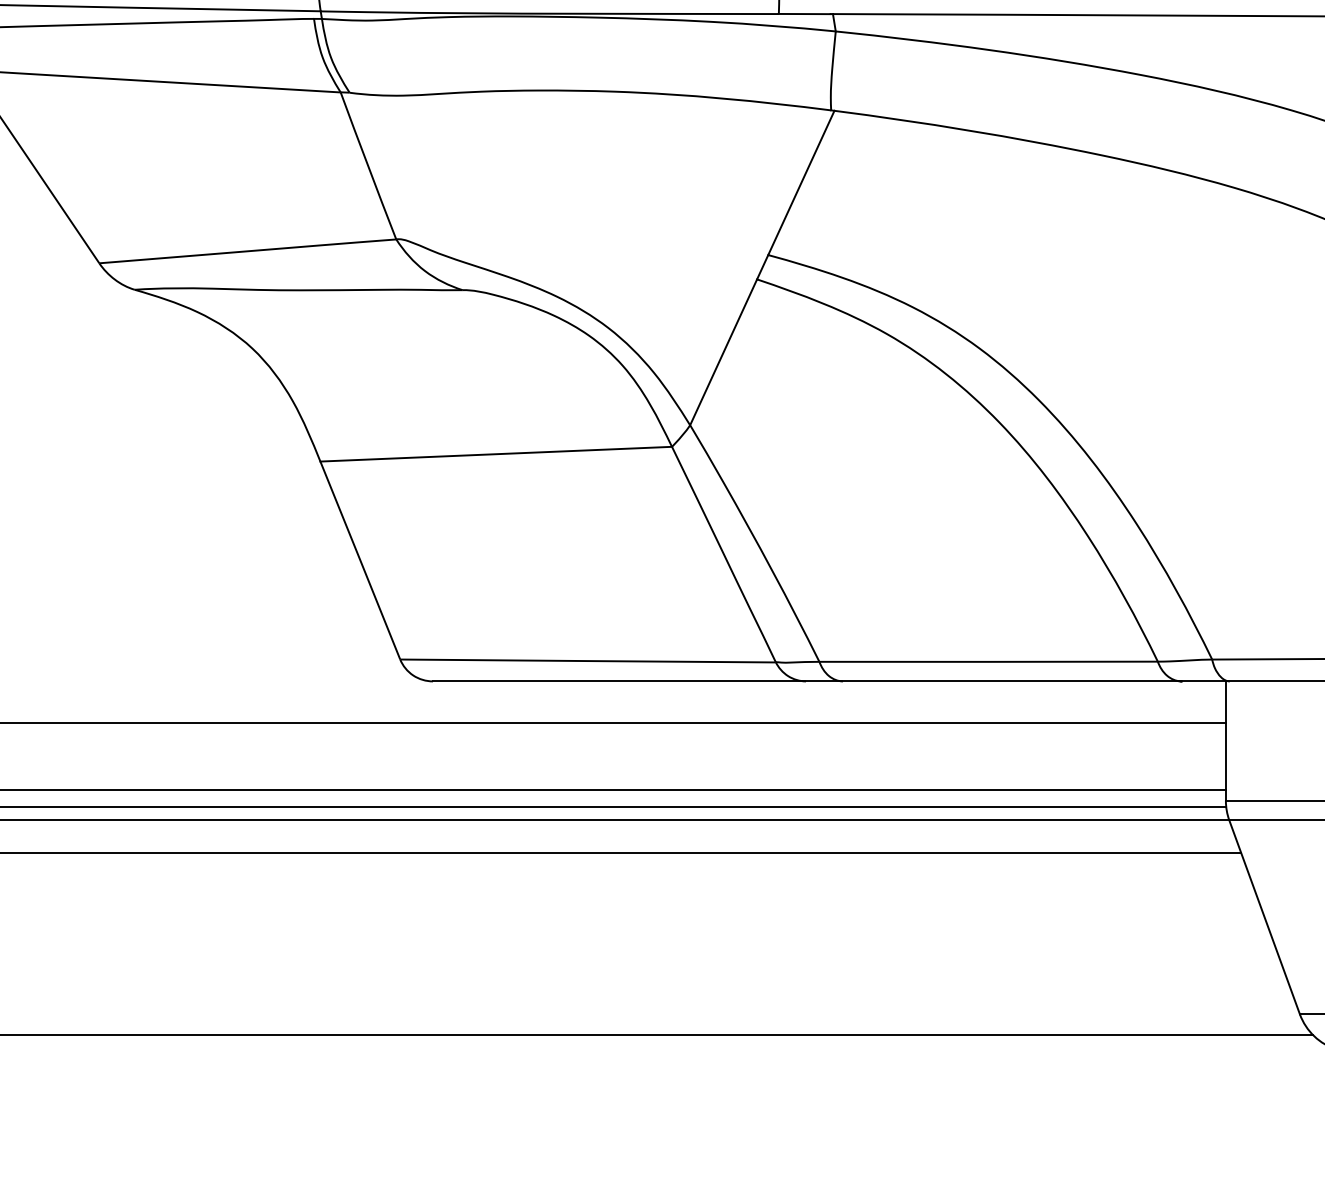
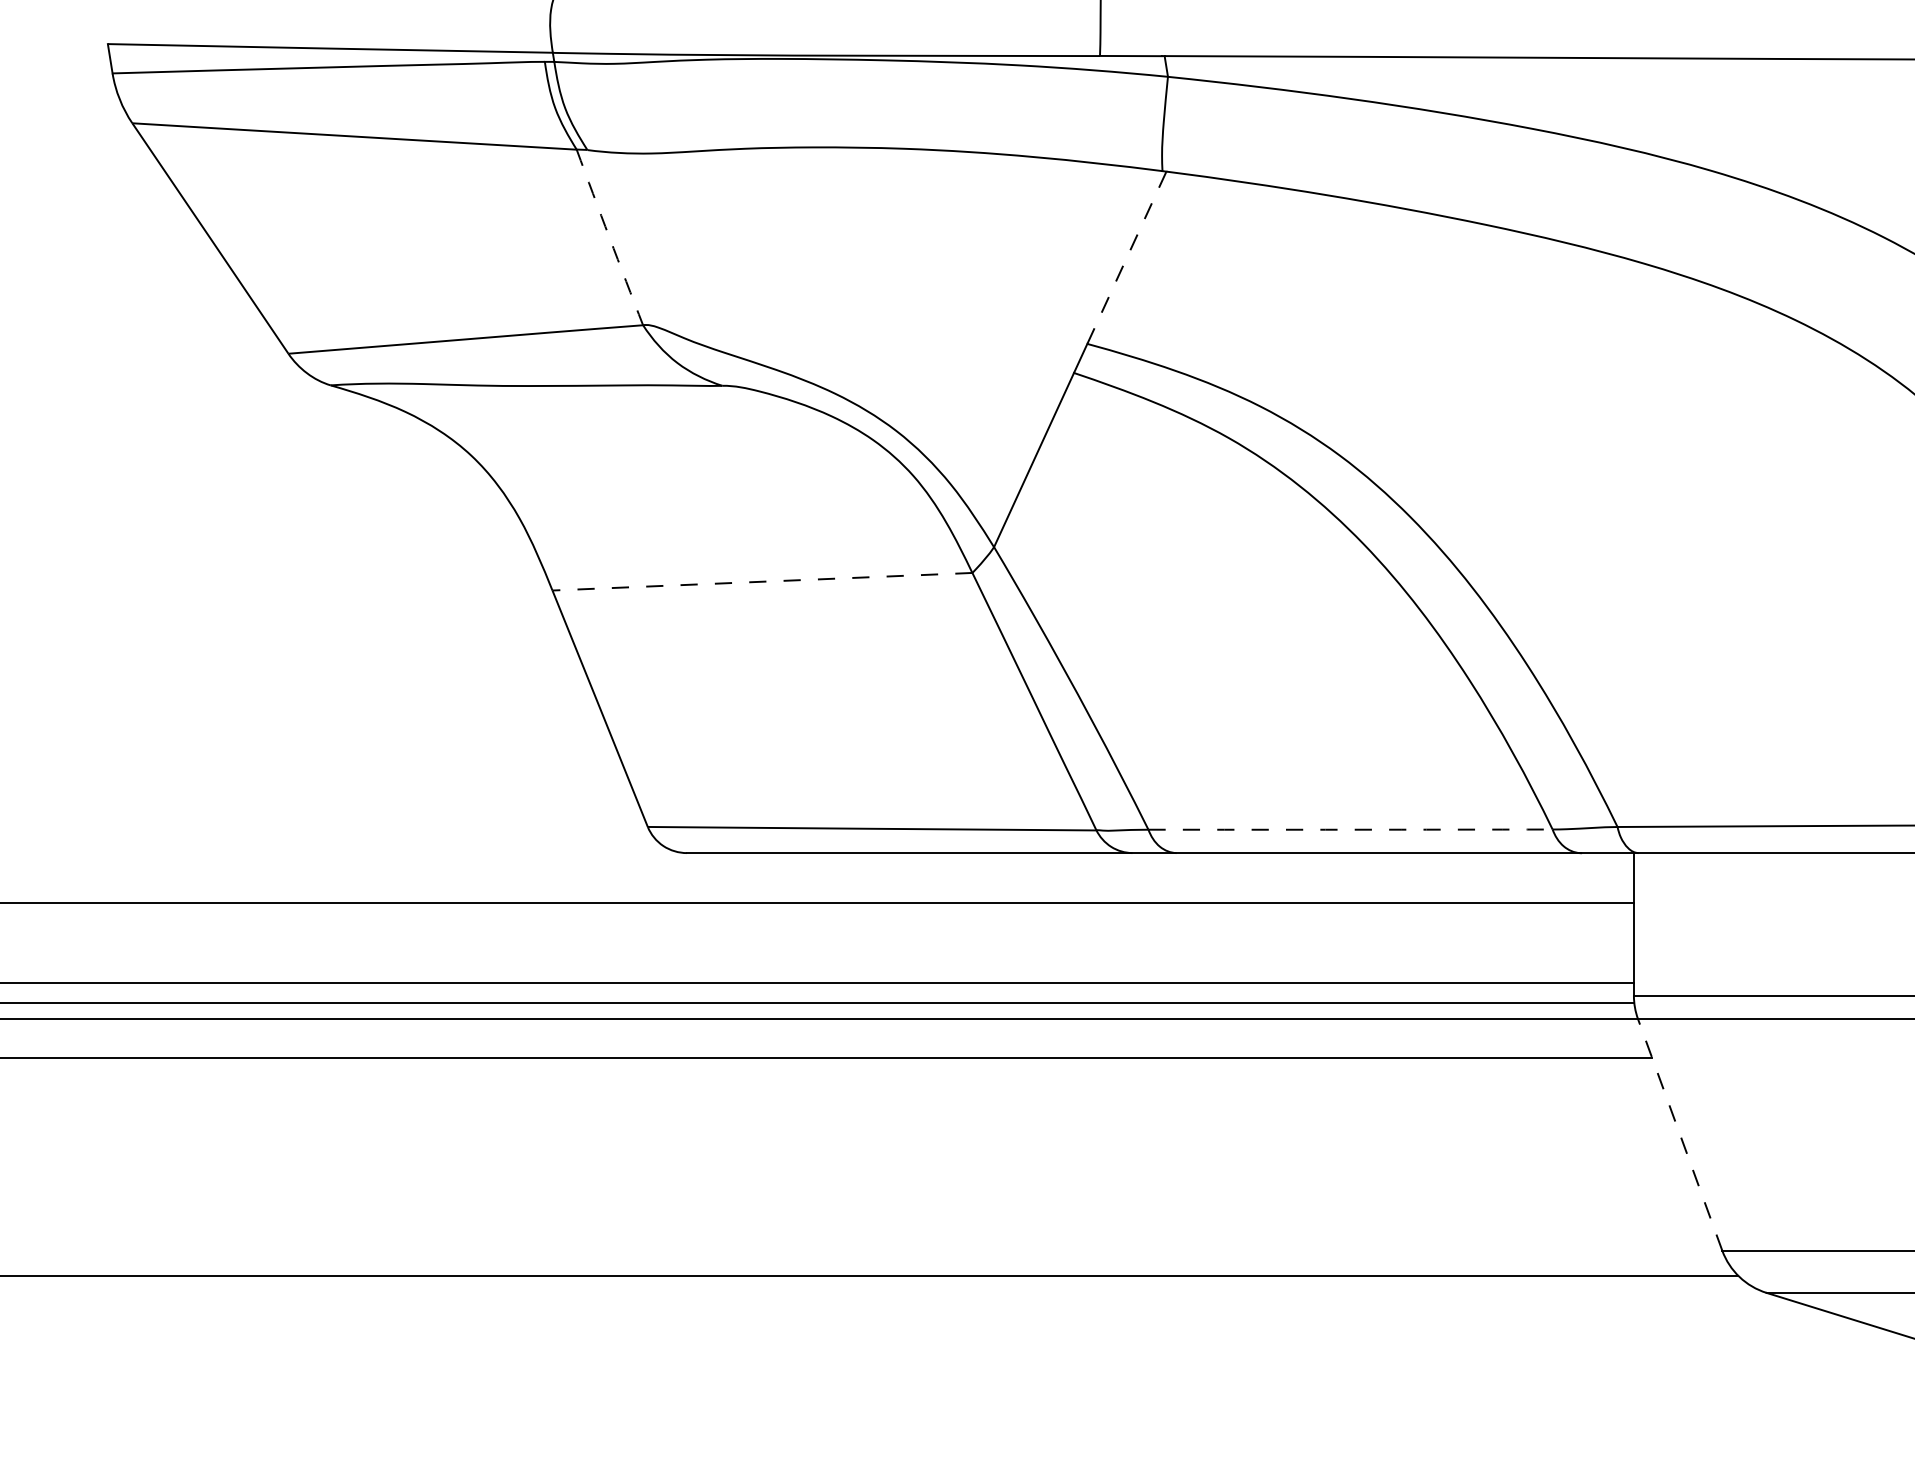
arc: (368, 165) -> (609, 237), solid -> dashed
line: (801, 182) -> (1126, 257), solid -> dashed
line: (495, 454) -> (761, 581), solid -> dashed
arc: (988, 661) -> (1350, 829), solid -> dashed
line: (1264, 917) -> (1680, 1134), solid -> dashed

